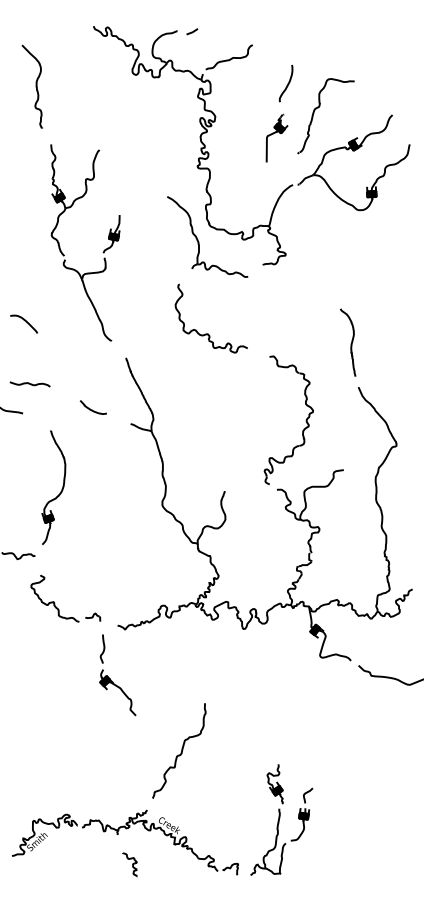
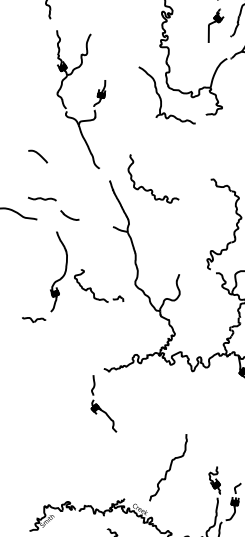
part: (208, 333) -> (151, 189), moved
curve: (92, 409) -> (69, 216), moved
part: (55, 603) -> (91, 289), moved
curve: (181, 750) -> (169, 467), moved

